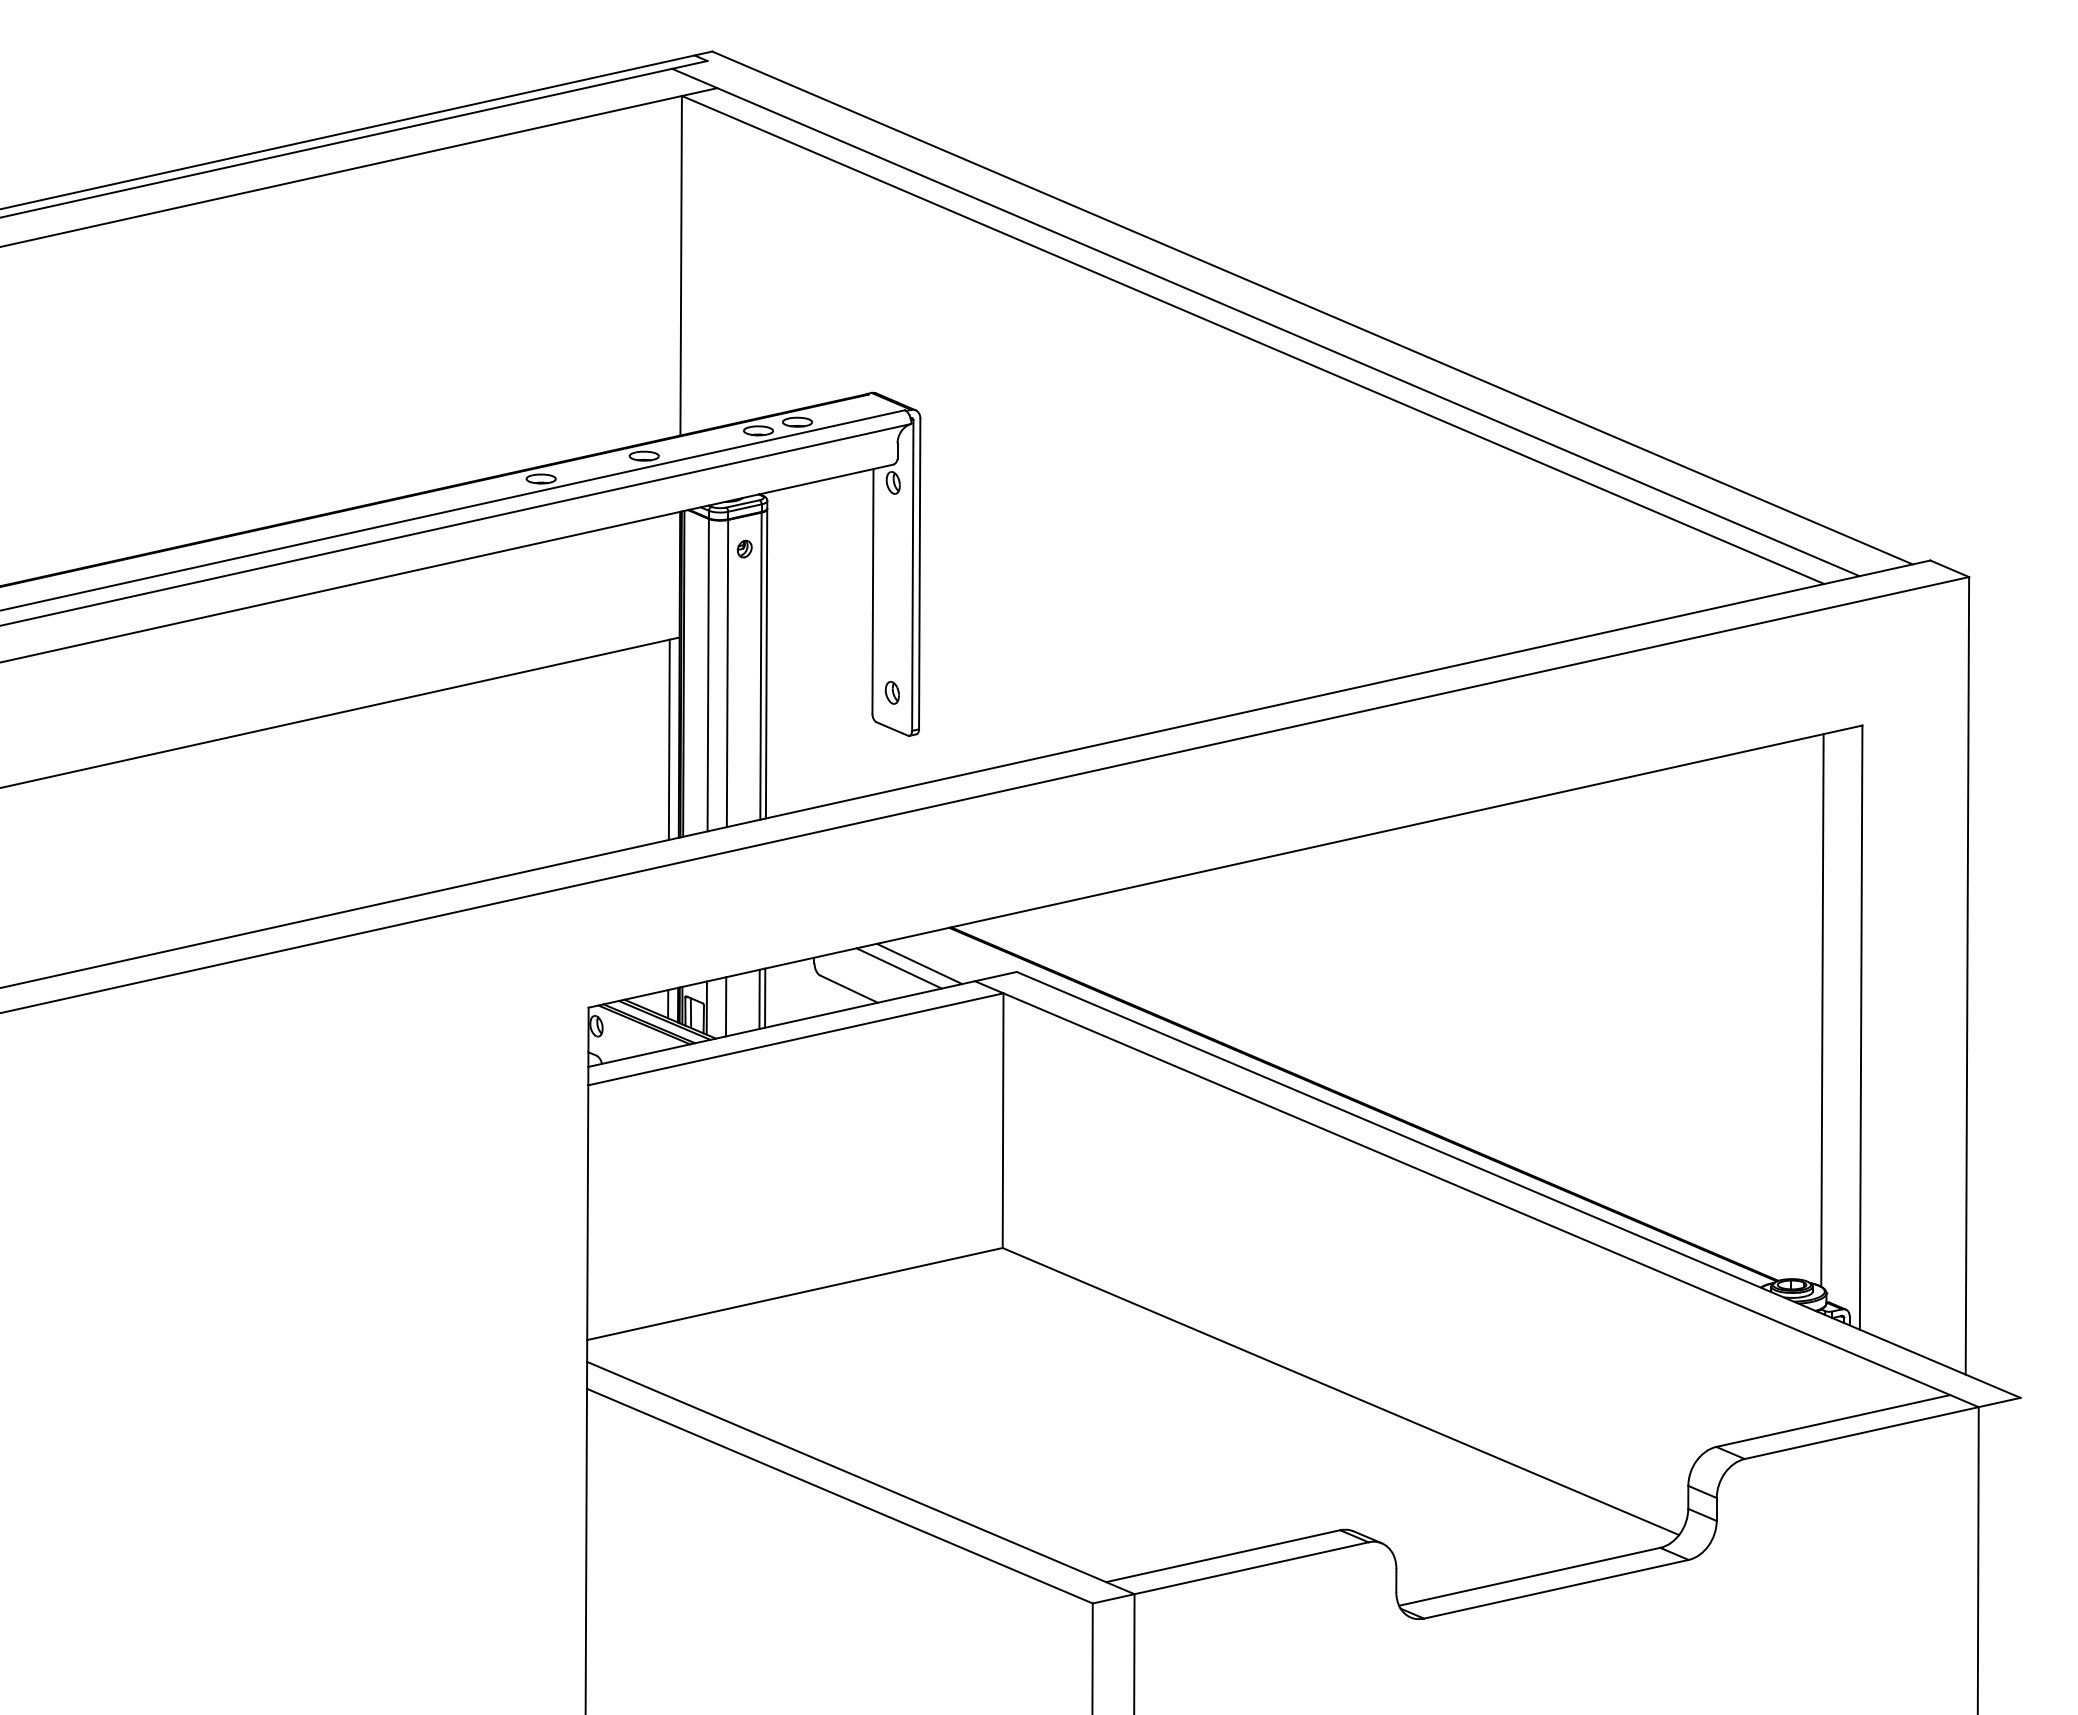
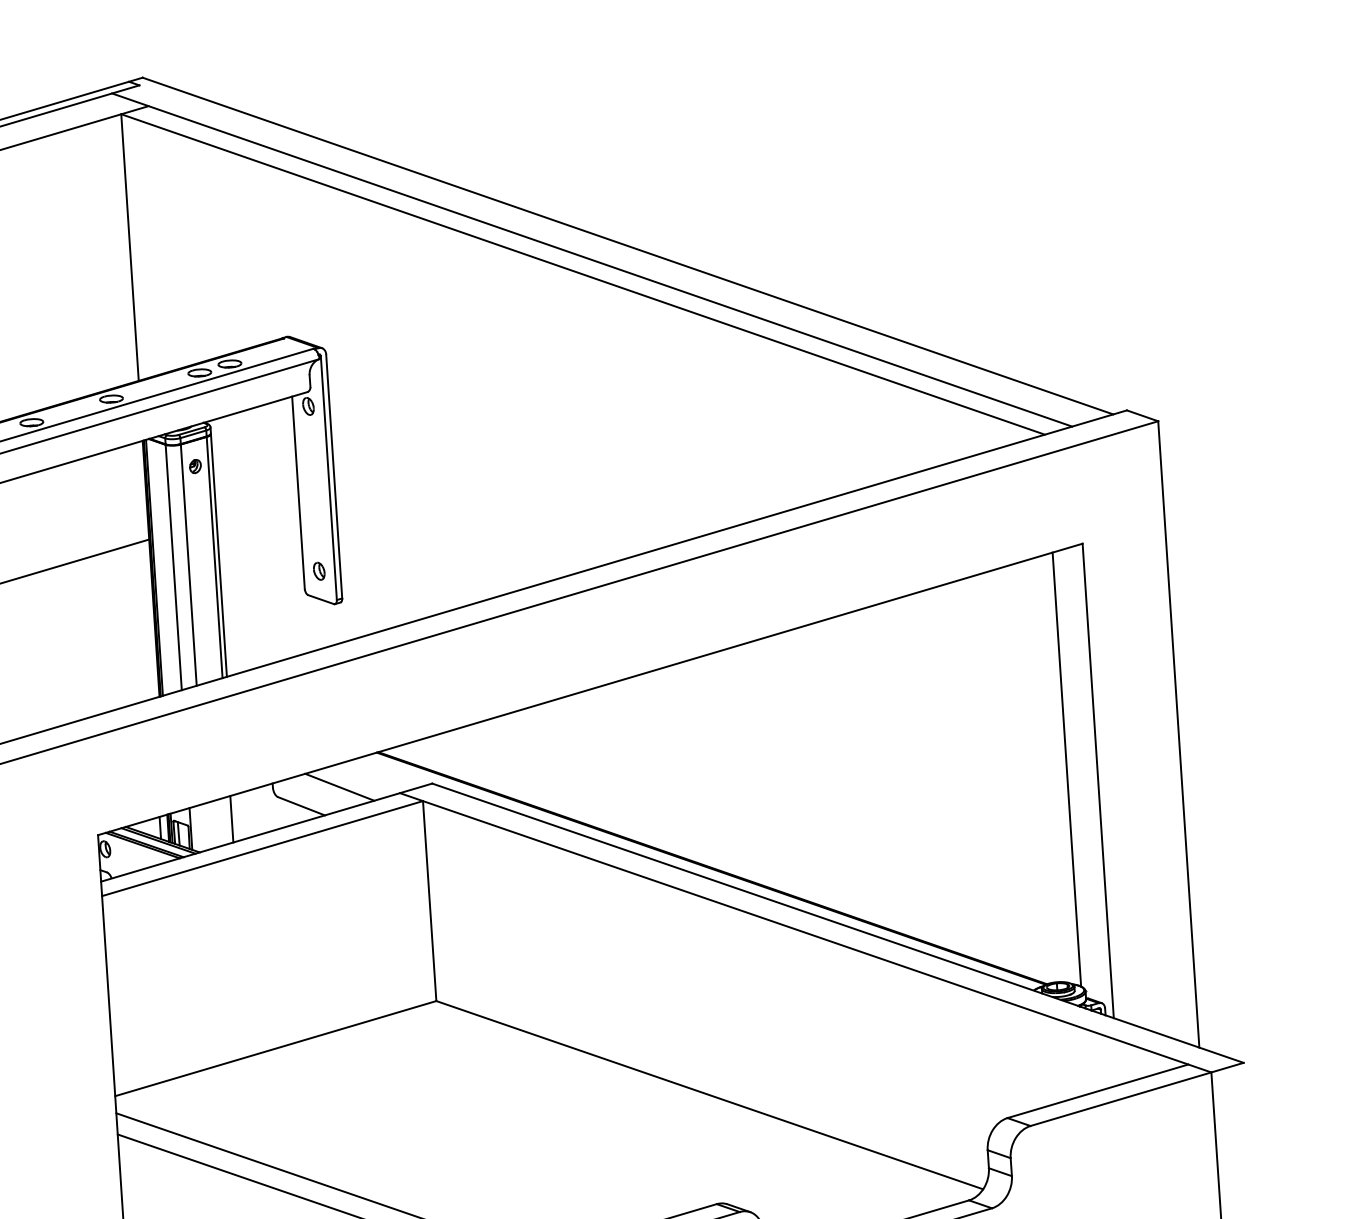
line: (668, 739) -> (146, 620), removed
line: (919, 963) -> (355, 782), removed
line: (765, 997) -> (236, 817), removed
line: (725, 1006) -> (205, 826), removed

